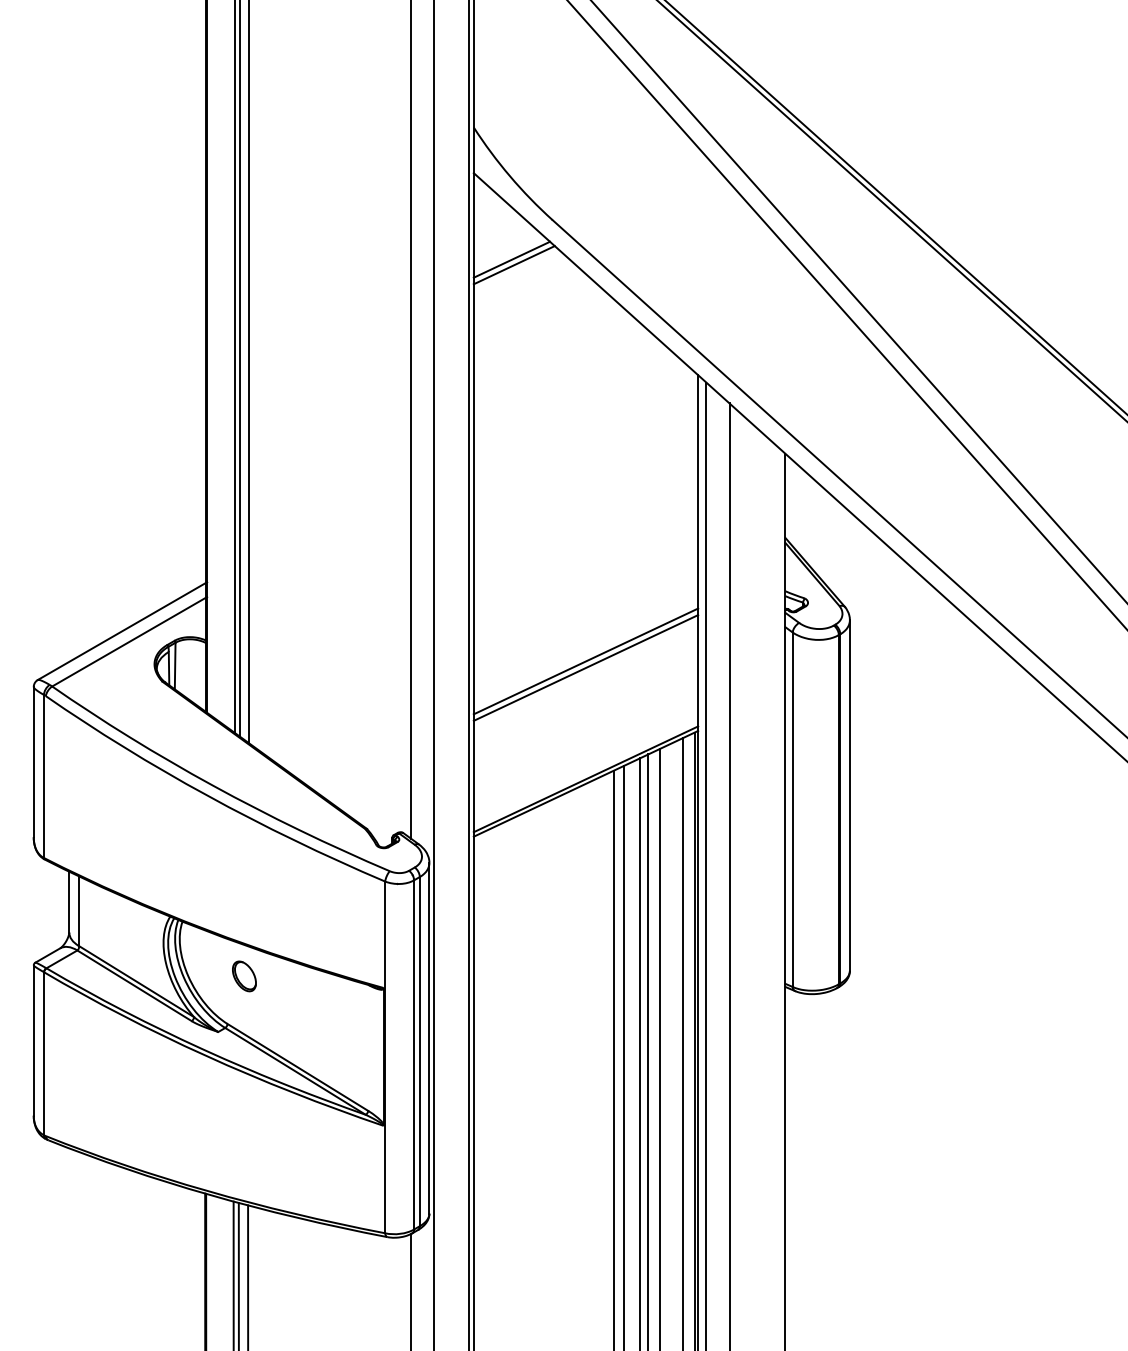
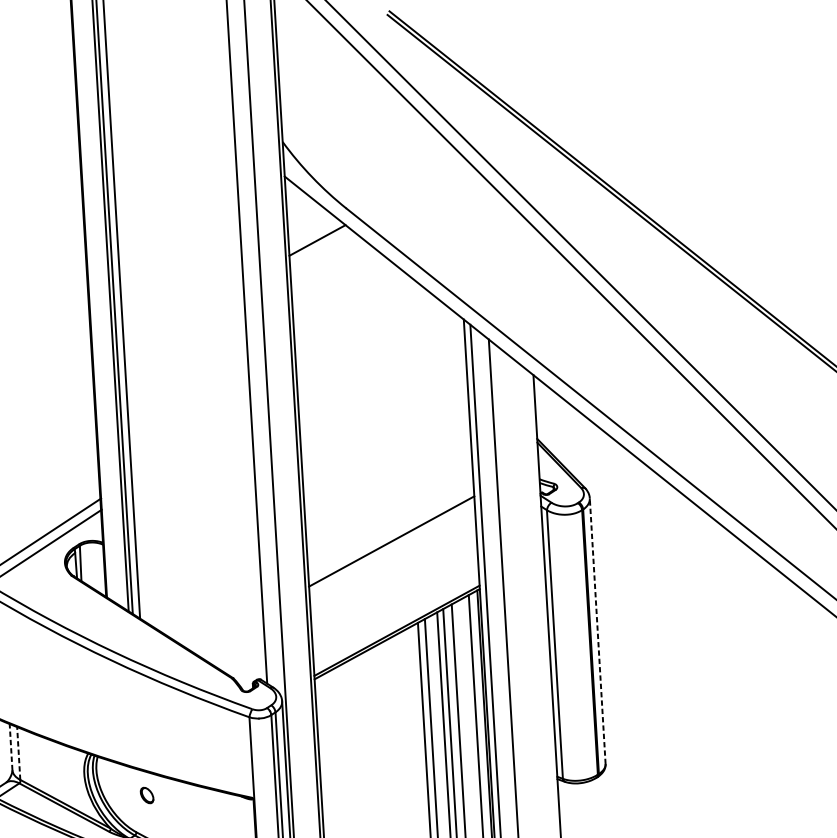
line: (513, 265) -> (318, 244), removed
line: (585, 667) -> (391, 546), removed
line: (849, 795) -> (597, 631), solid -> dashed
line: (69, 901) -> (11, 746), solid -> dashed
line: (78, 911) -> (18, 753), solid -> dashed
part: (244, 976) -> (147, 795), size x0.7

